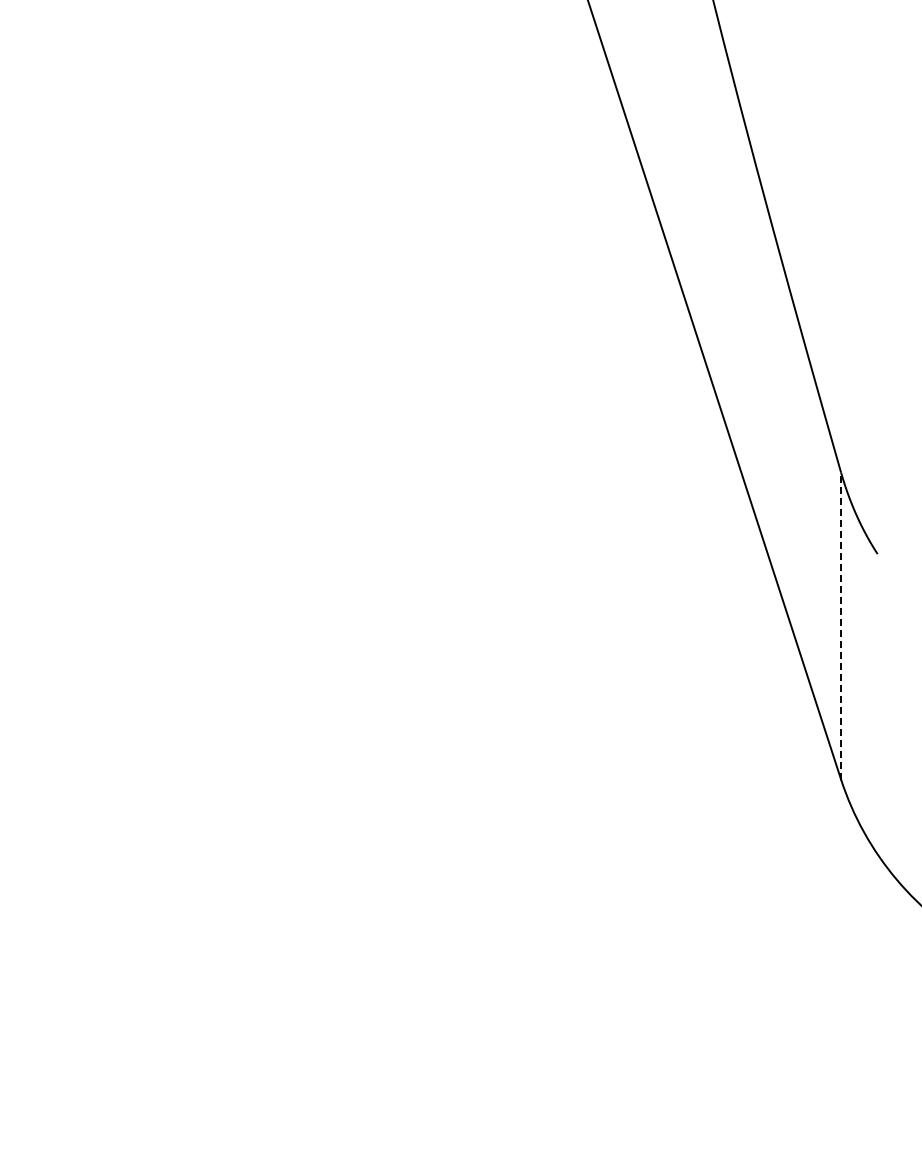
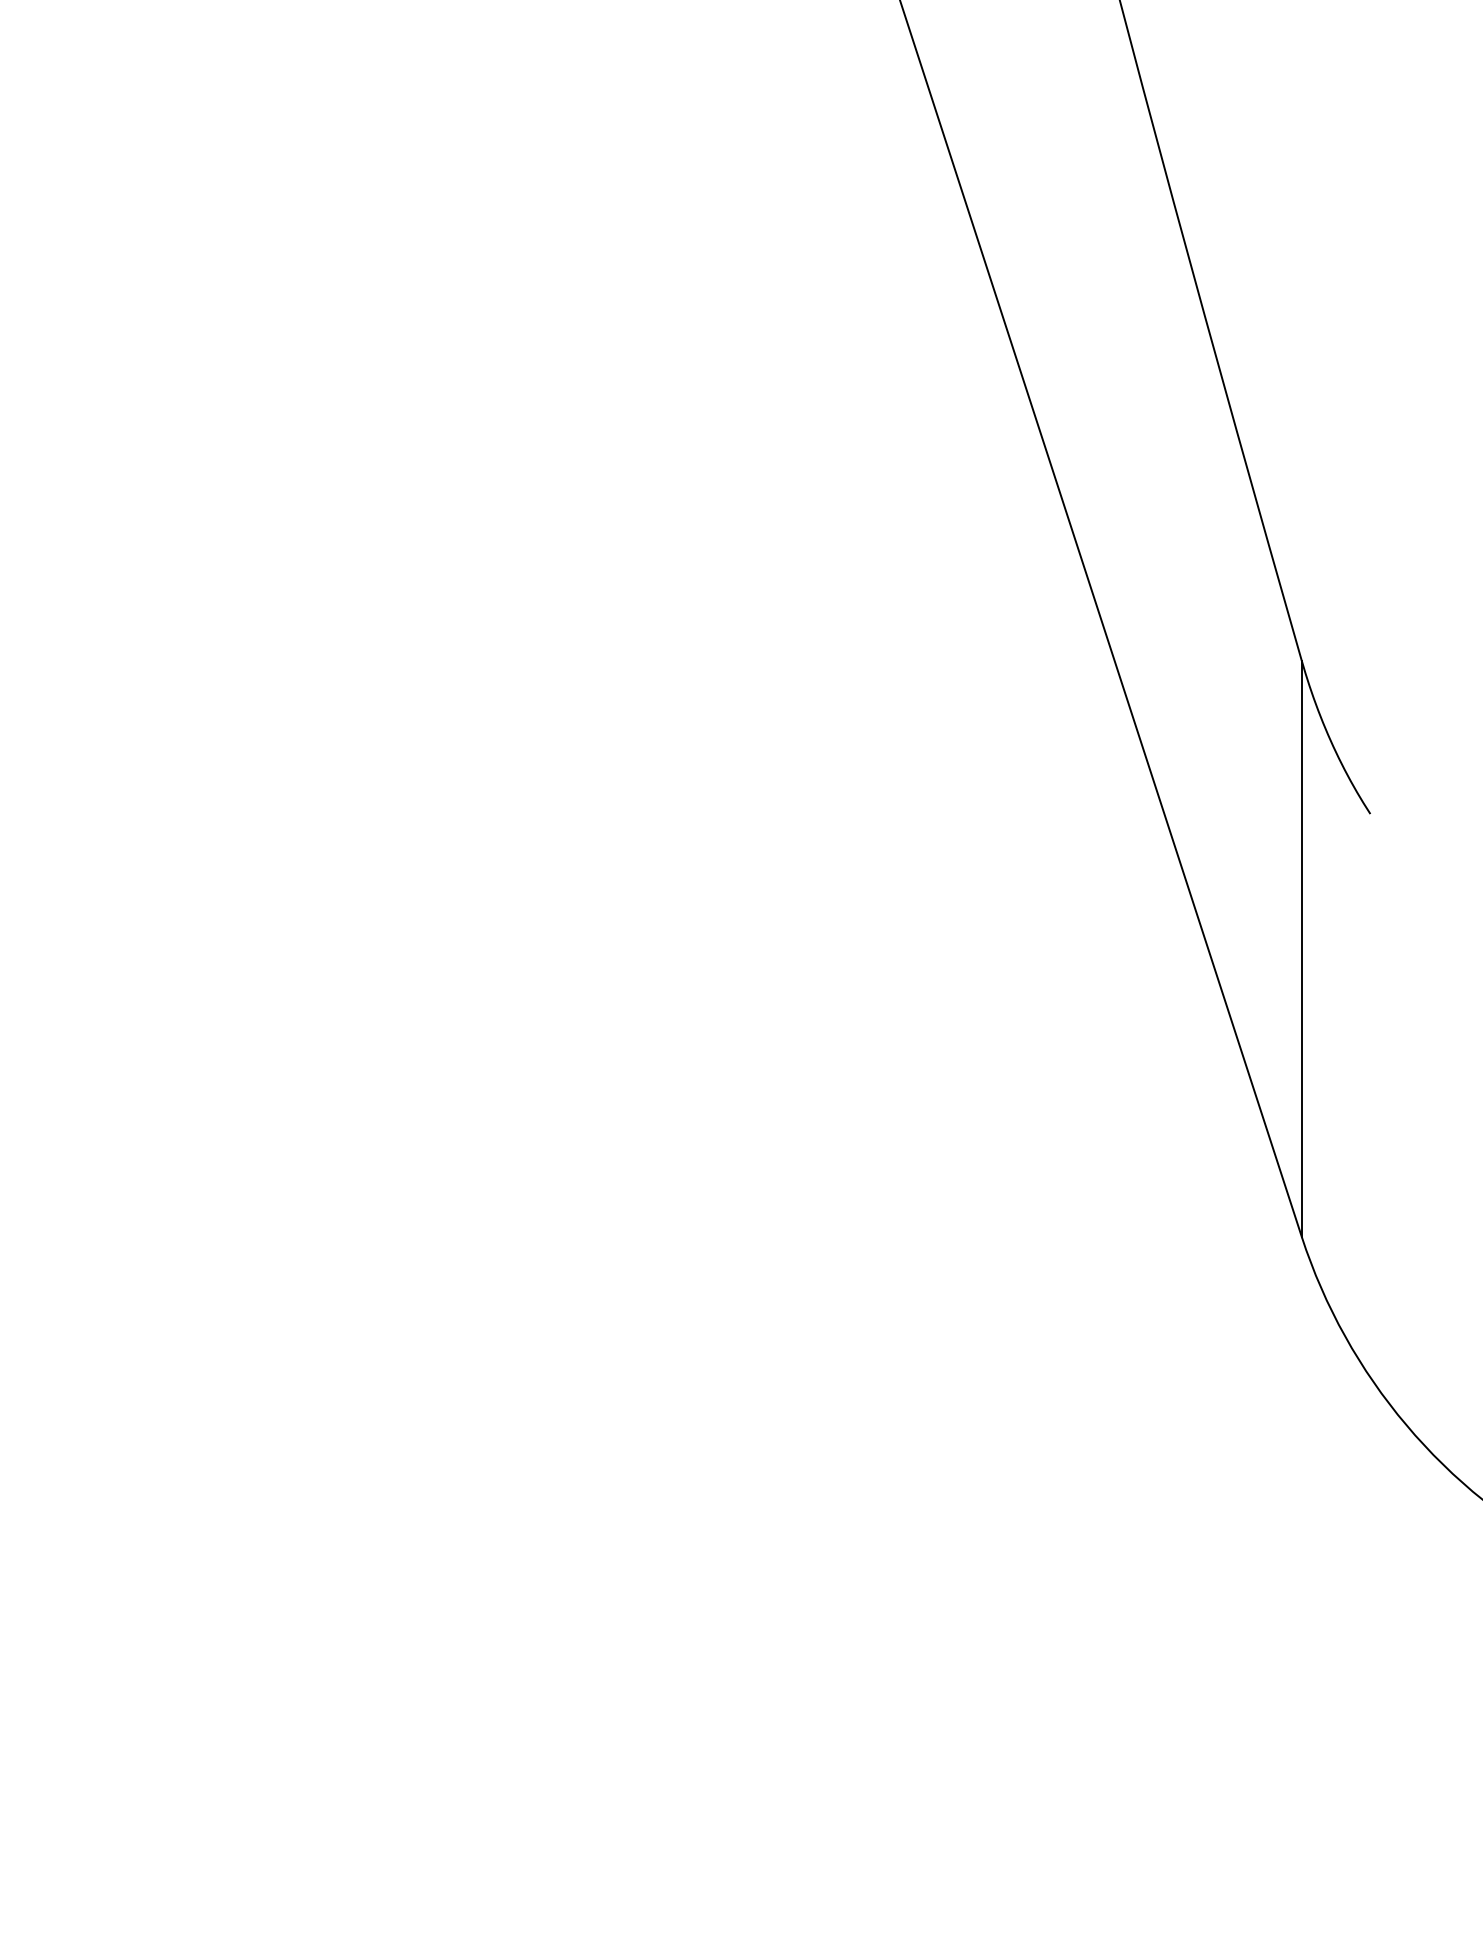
line: (841, 625) -> (1302, 948), dashed -> solid

